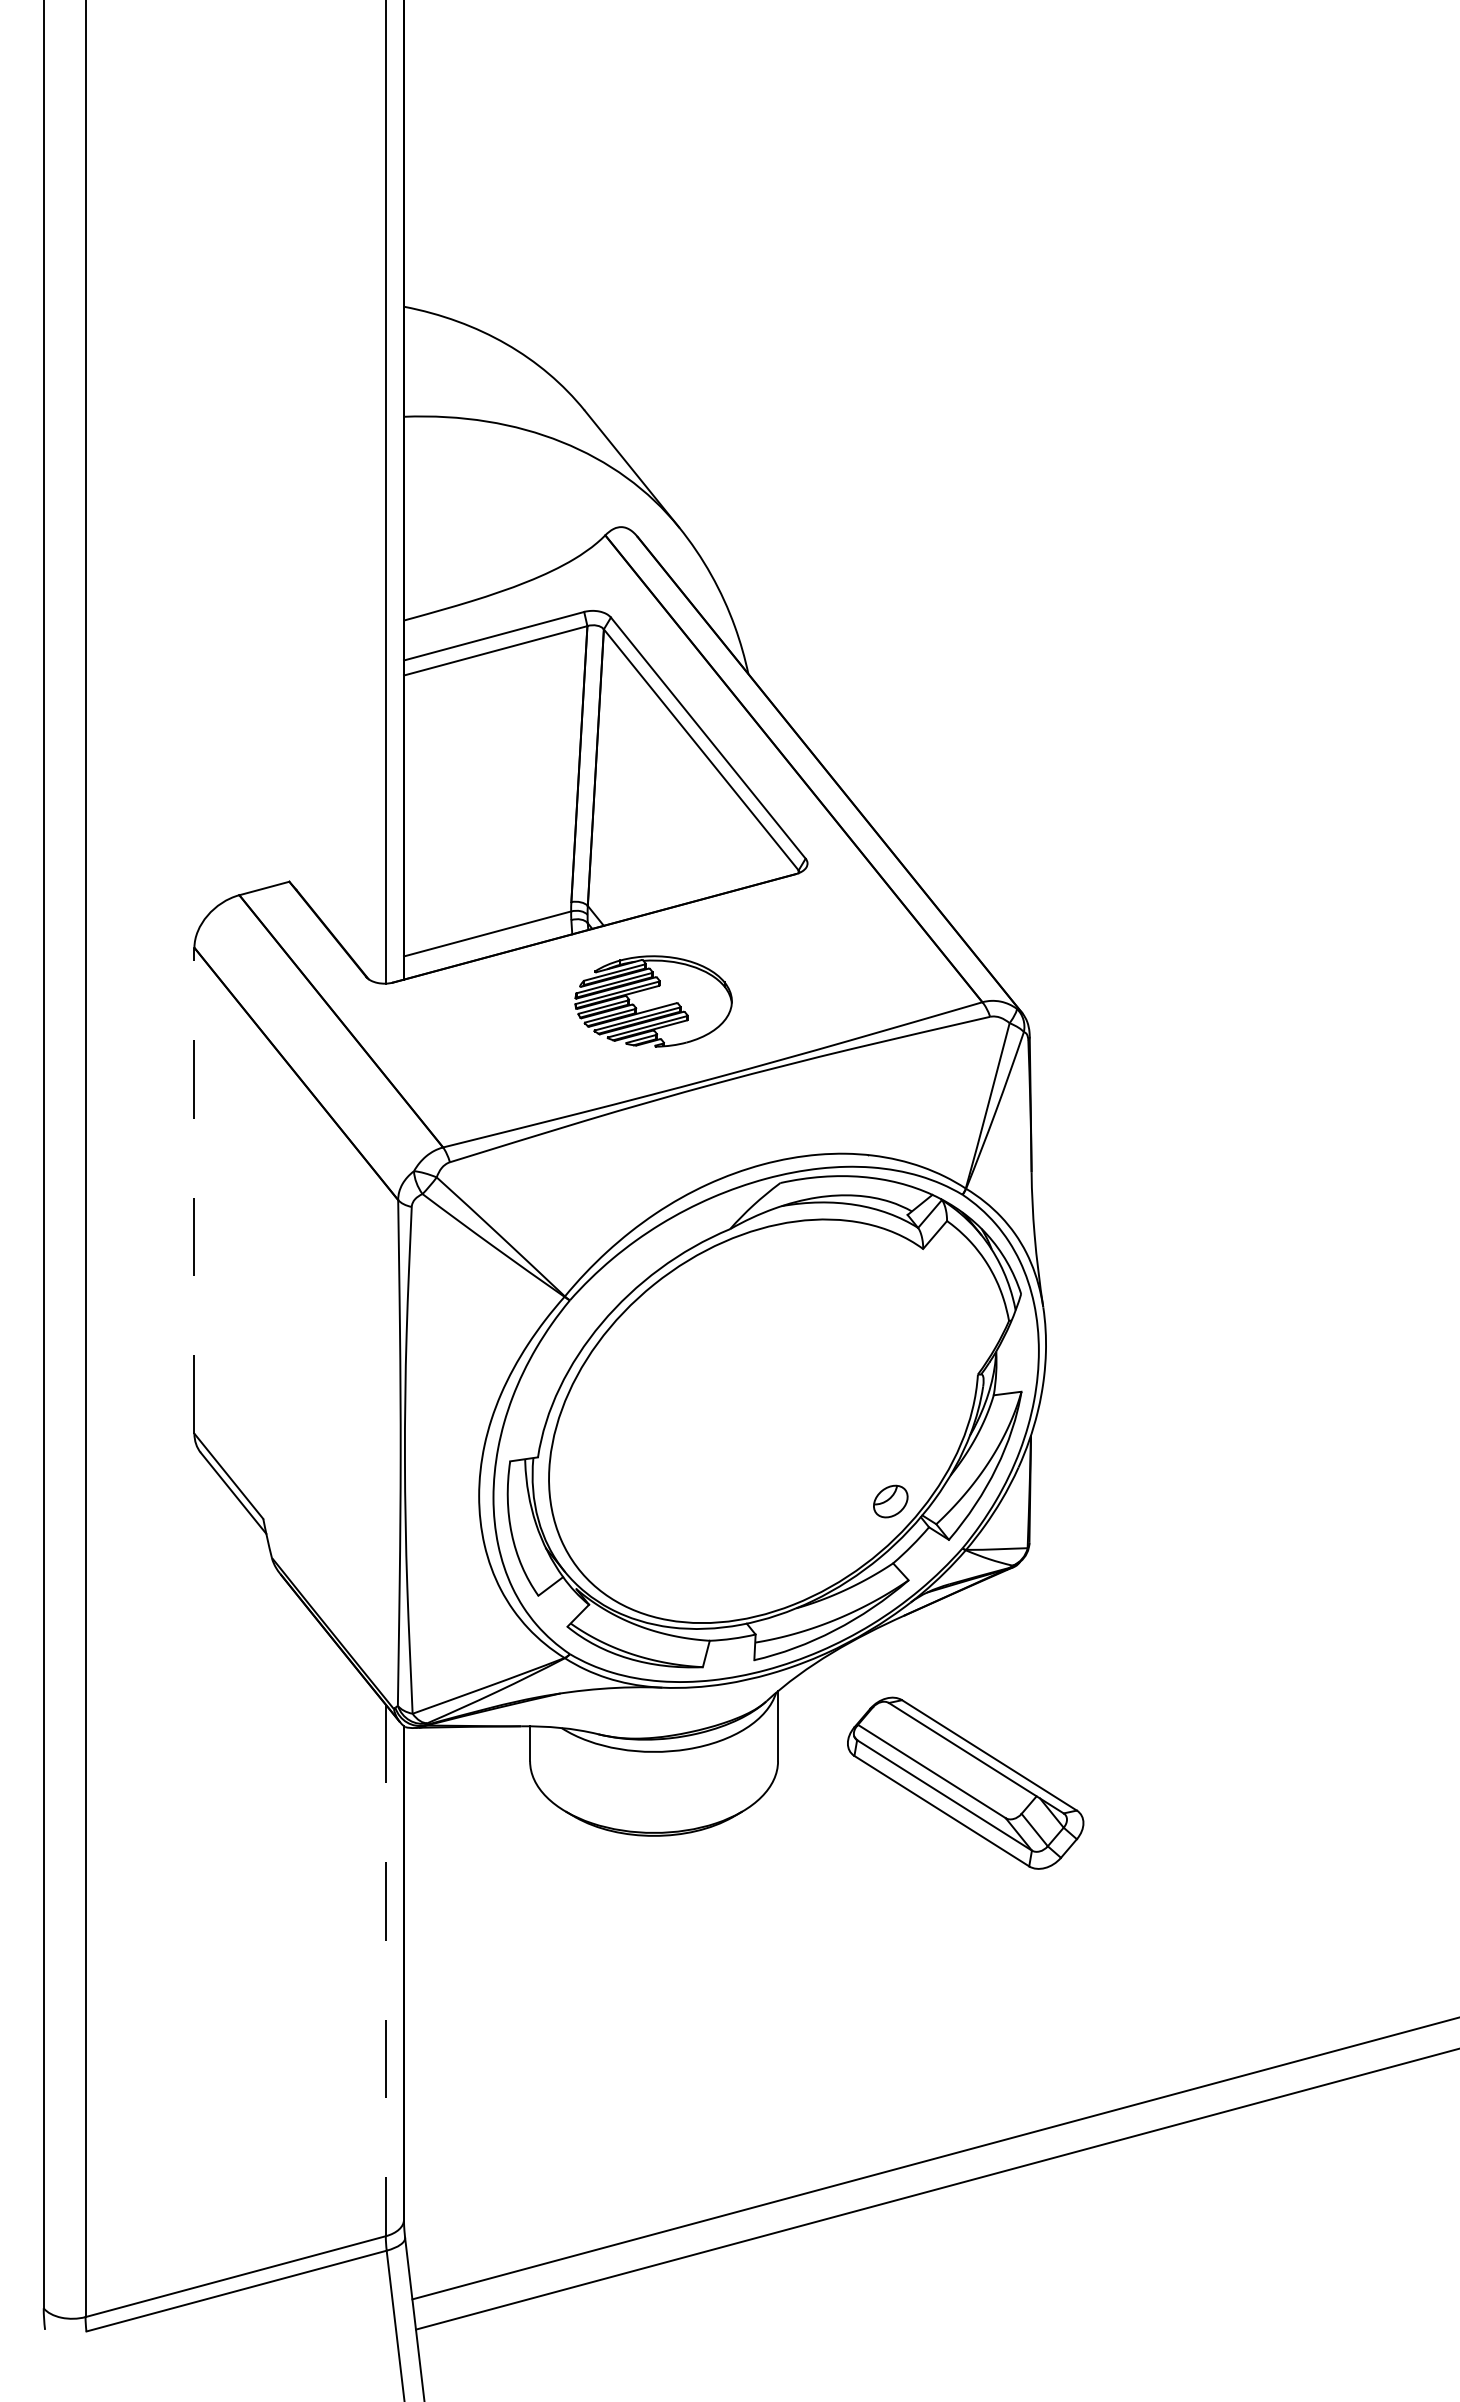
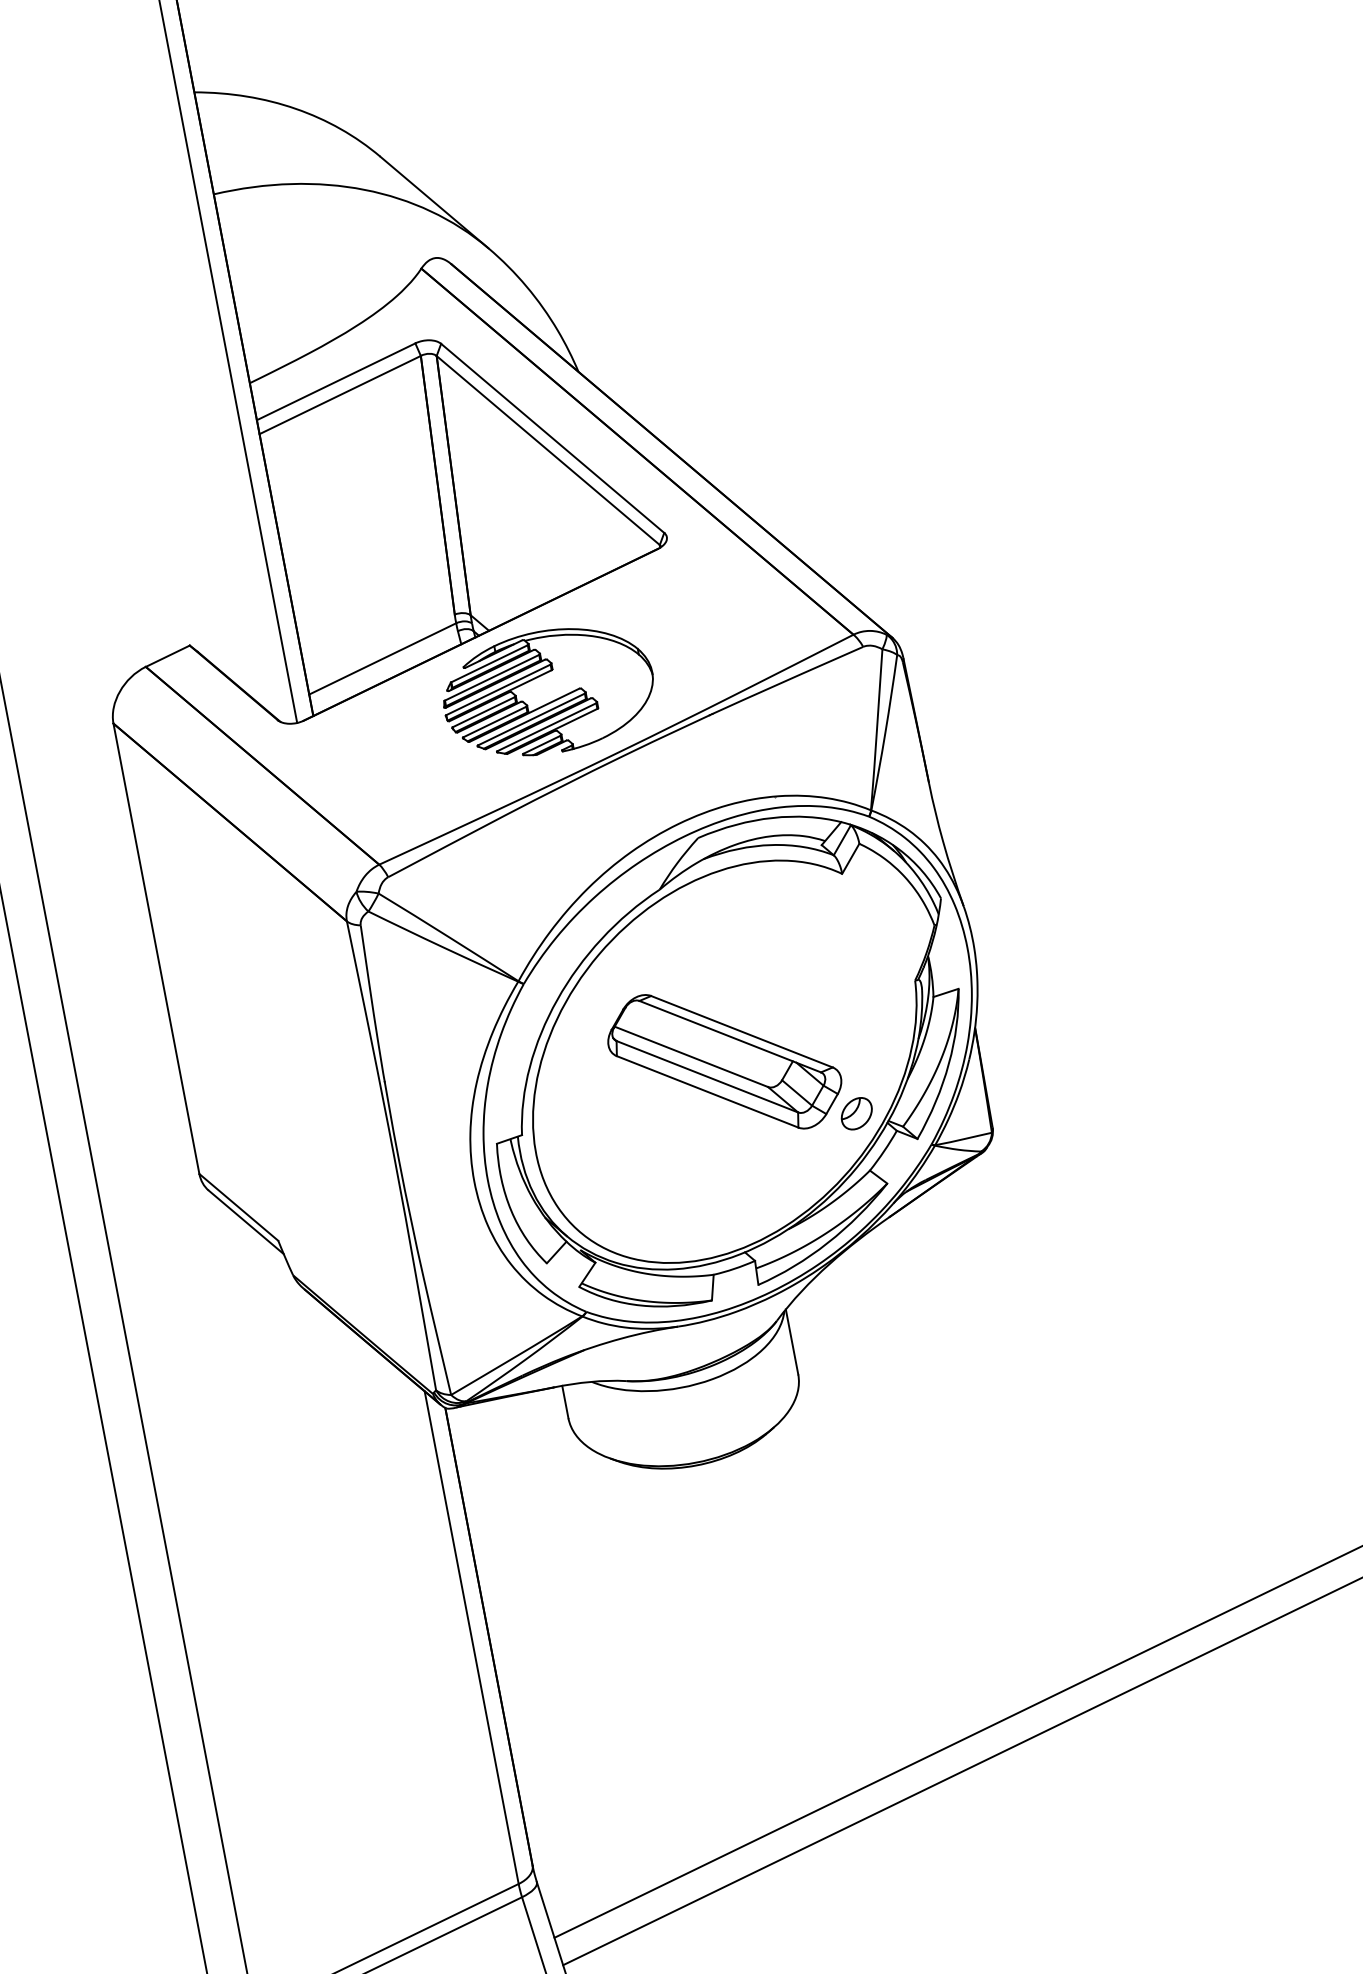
part: (653, 1001) -> (548, 692), size x1.43
line: (194, 1190) -> (156, 948), dashed -> solid
part: (965, 1782) -> (724, 1061), moved
line: (385, 1970) -> (471, 1637), dashed -> solid

